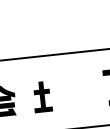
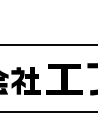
fill: (78, 90) -> (64, 78), added
fill: (26, 98) -> (18, 80), added

